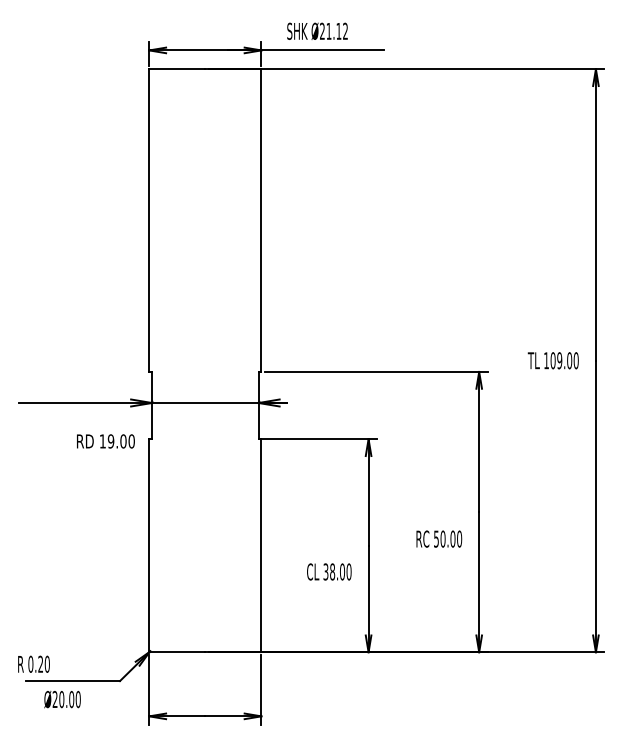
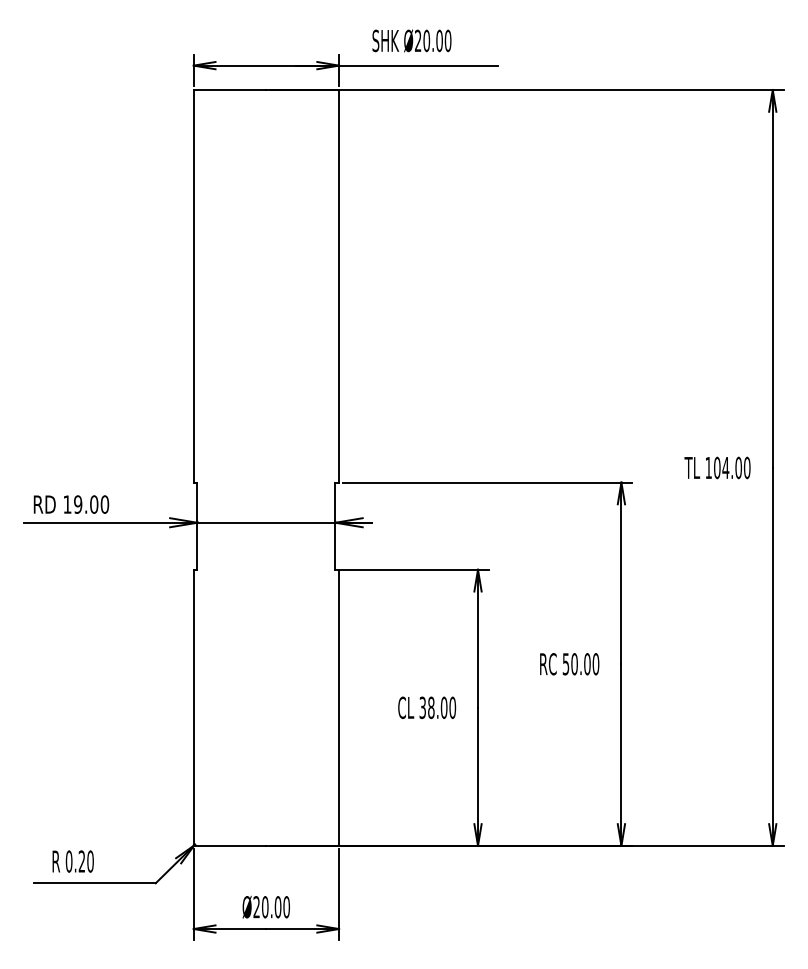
text: (337, 31) -> (437, 40), Ø21.12 -> Ø20.00
text: (559, 360) -> (725, 467), 109.00 -> 104.00
text: (105, 441) -> (71, 504), moved
text: (439, 539) -> (569, 664), moved
text: (329, 571) -> (427, 707), moved
text: (33, 664) -> (72, 861), moved
text: (61, 698) -> (265, 906), moved

